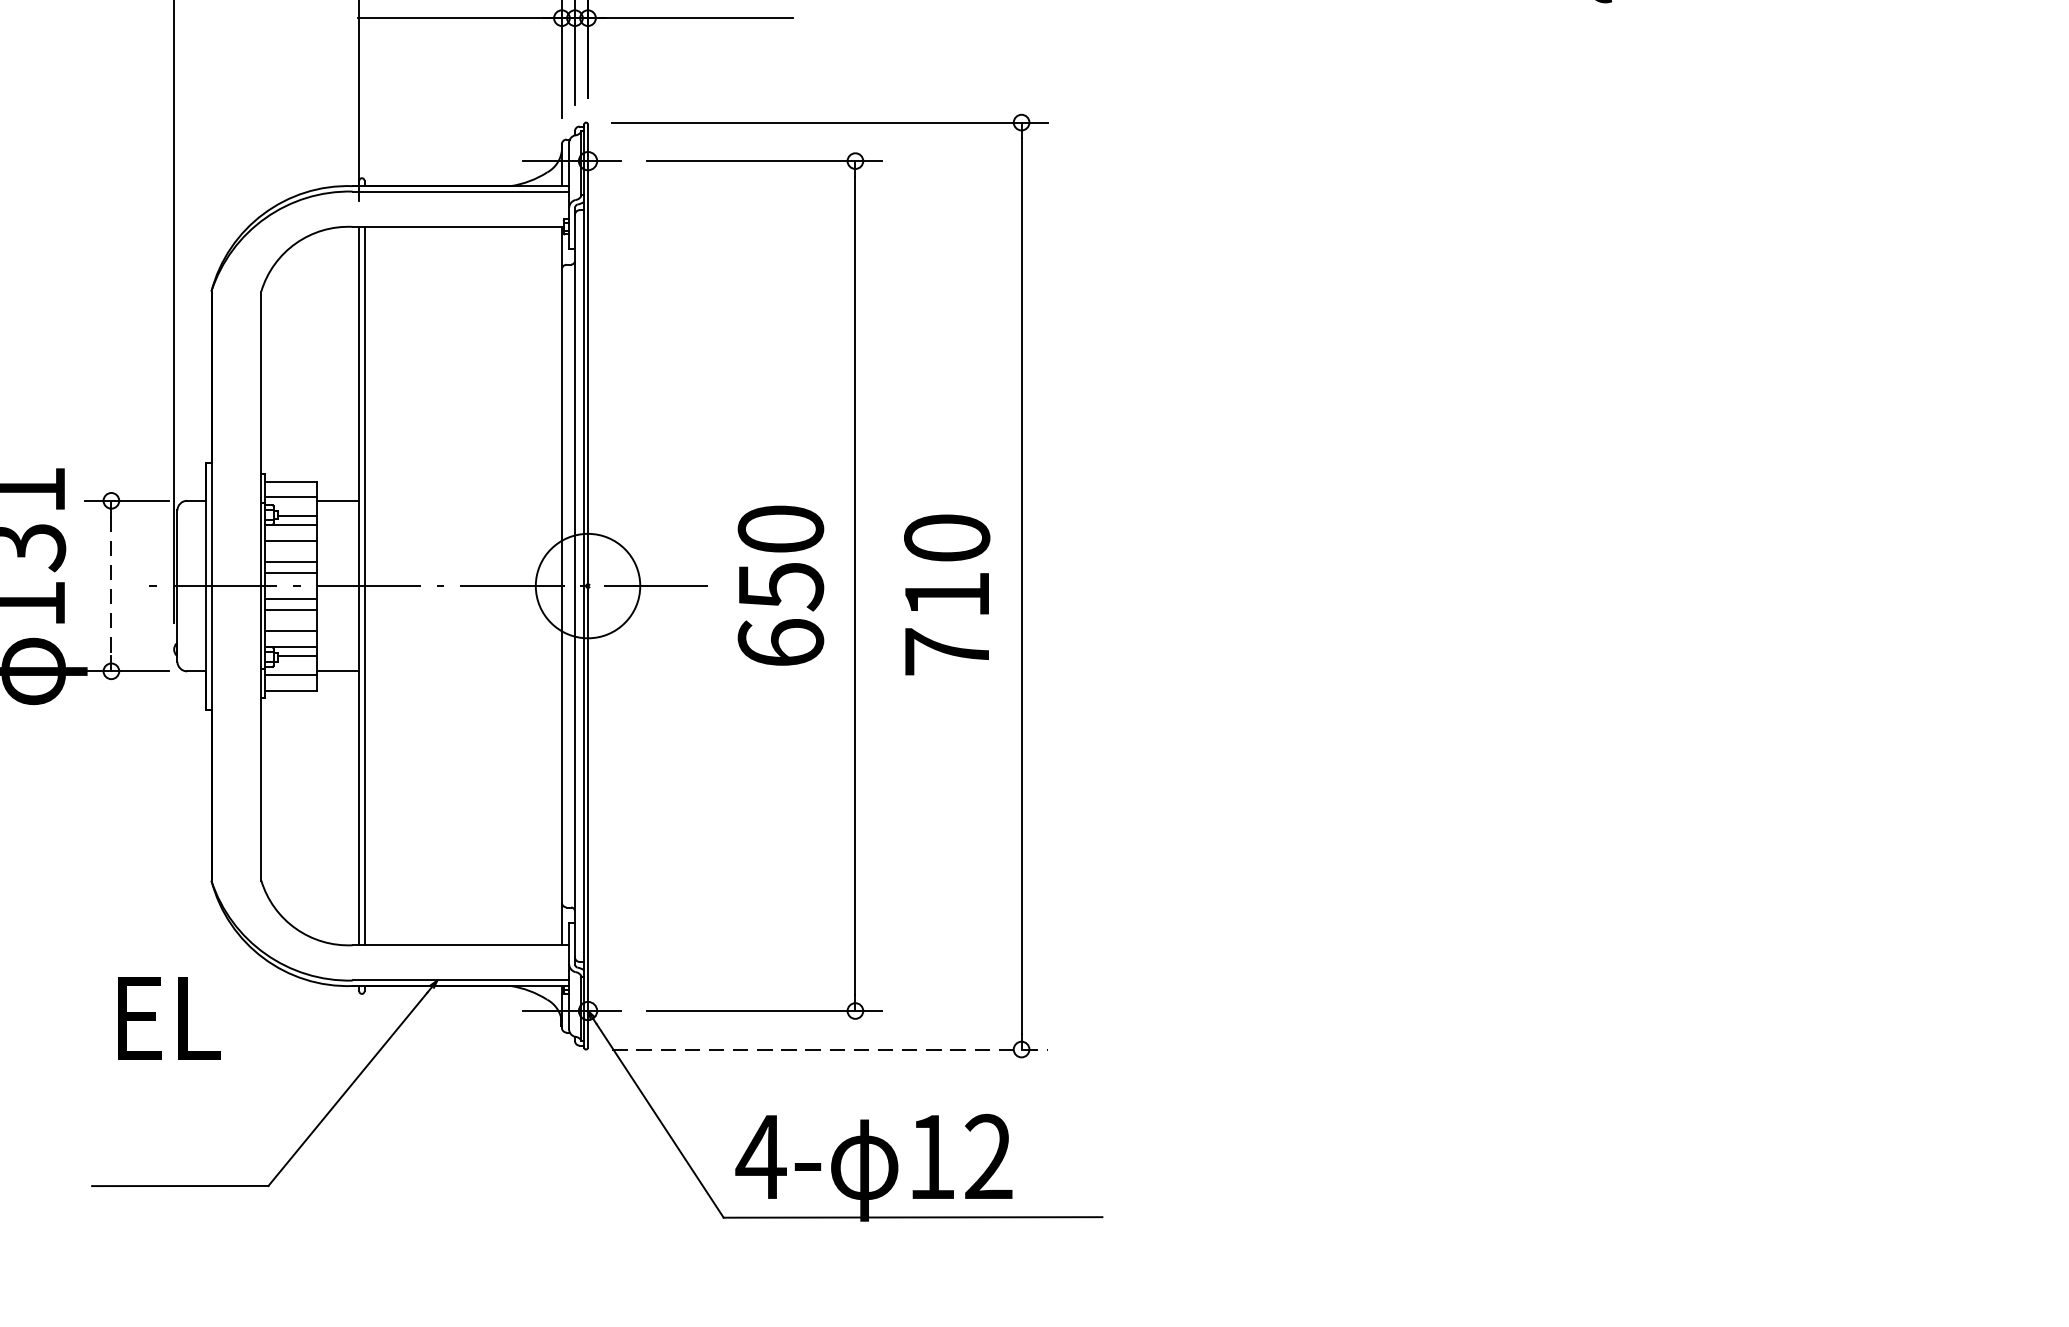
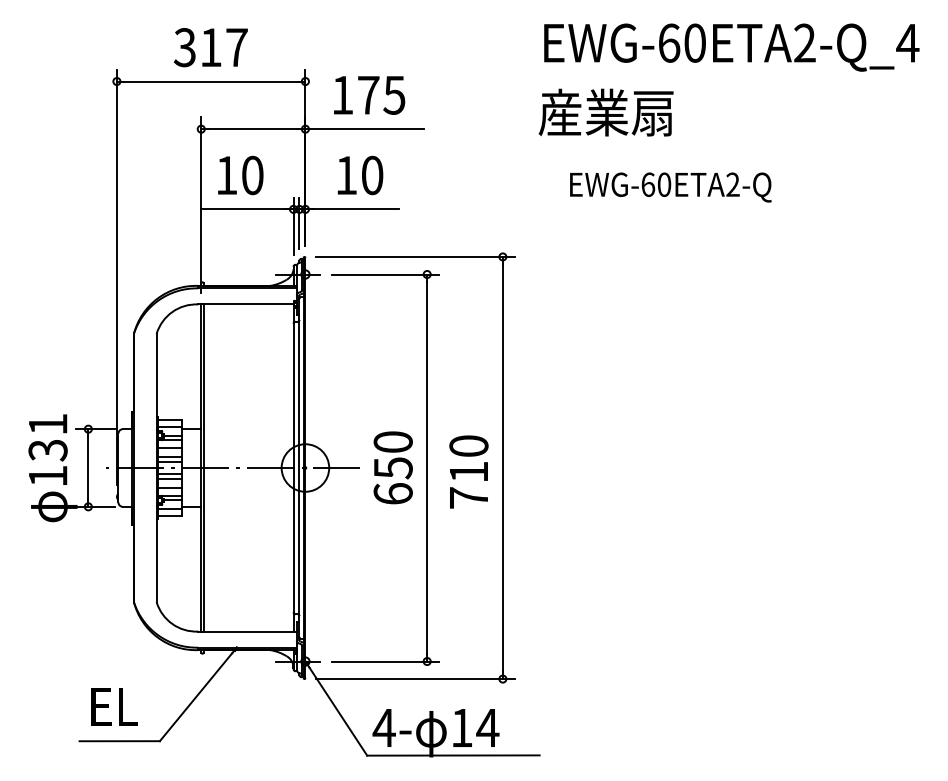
line: (111, 587) -> (88, 468), dashed -> solid
text: (168, 1017) -> (114, 706), moved
line: (831, 1050) -> (416, 679), dashed -> solid
text: (987, 1155) -> (487, 727), 12 -> 14

